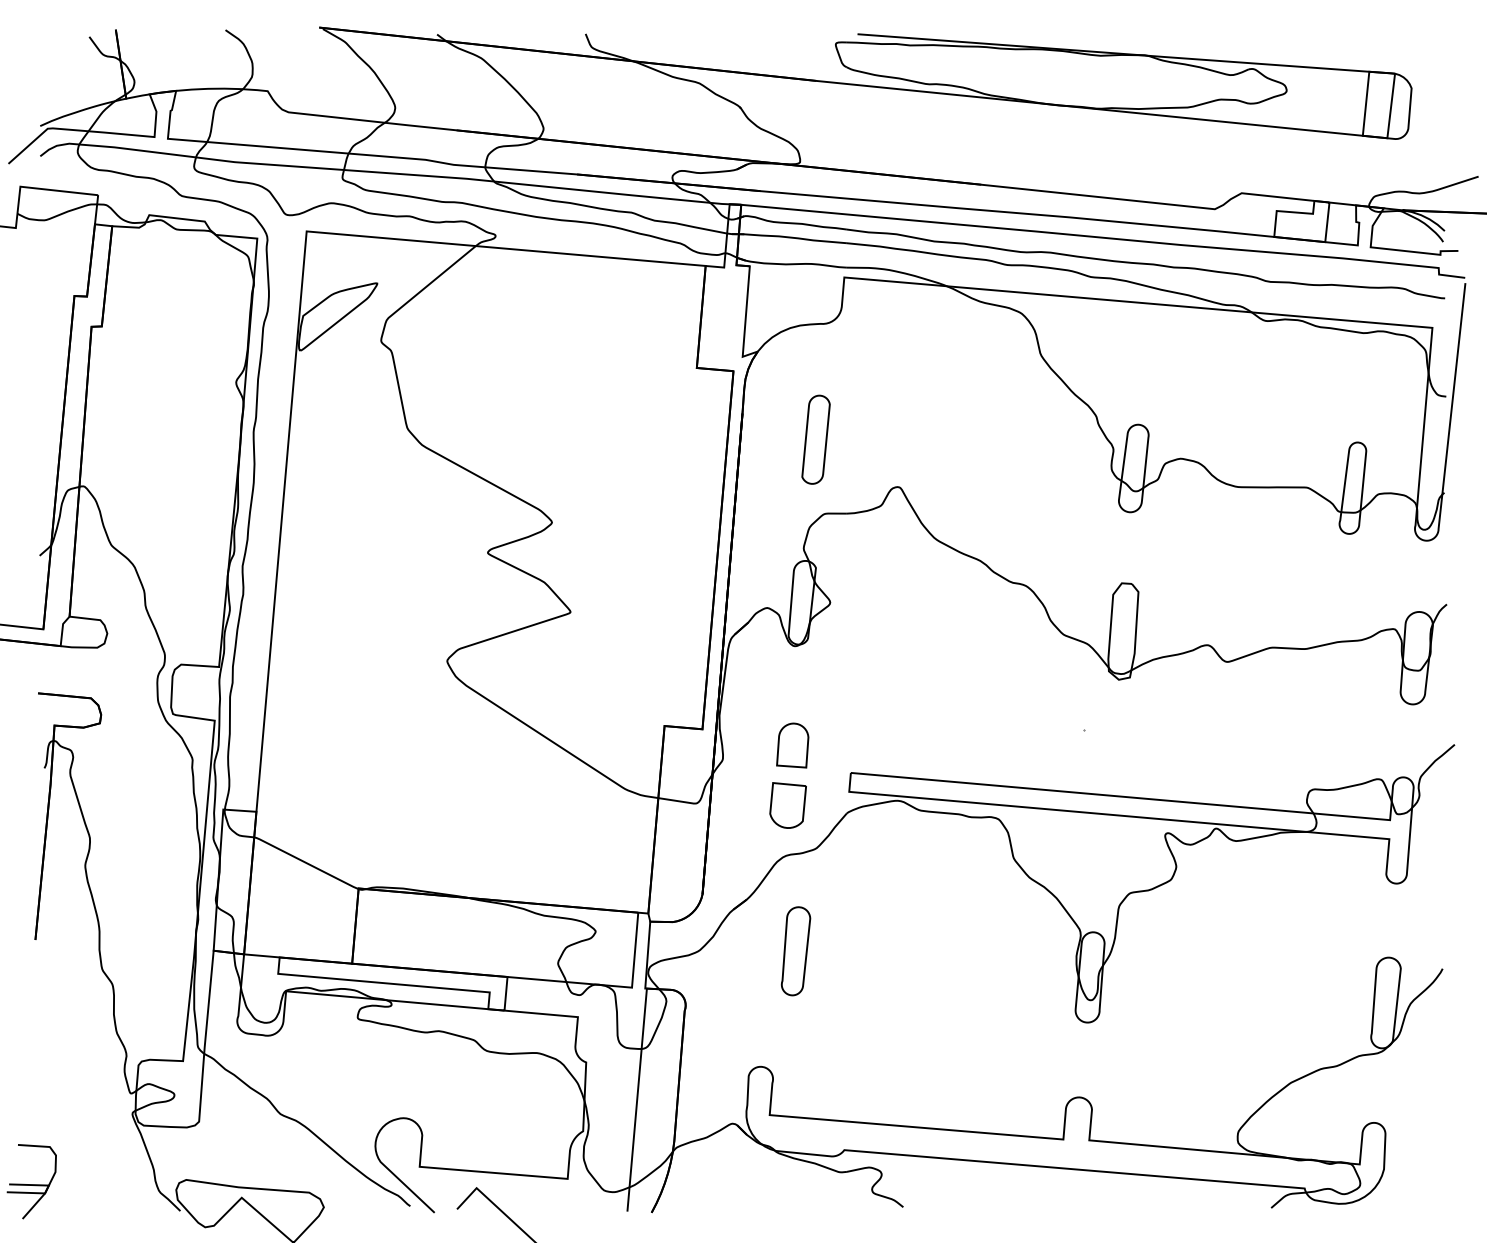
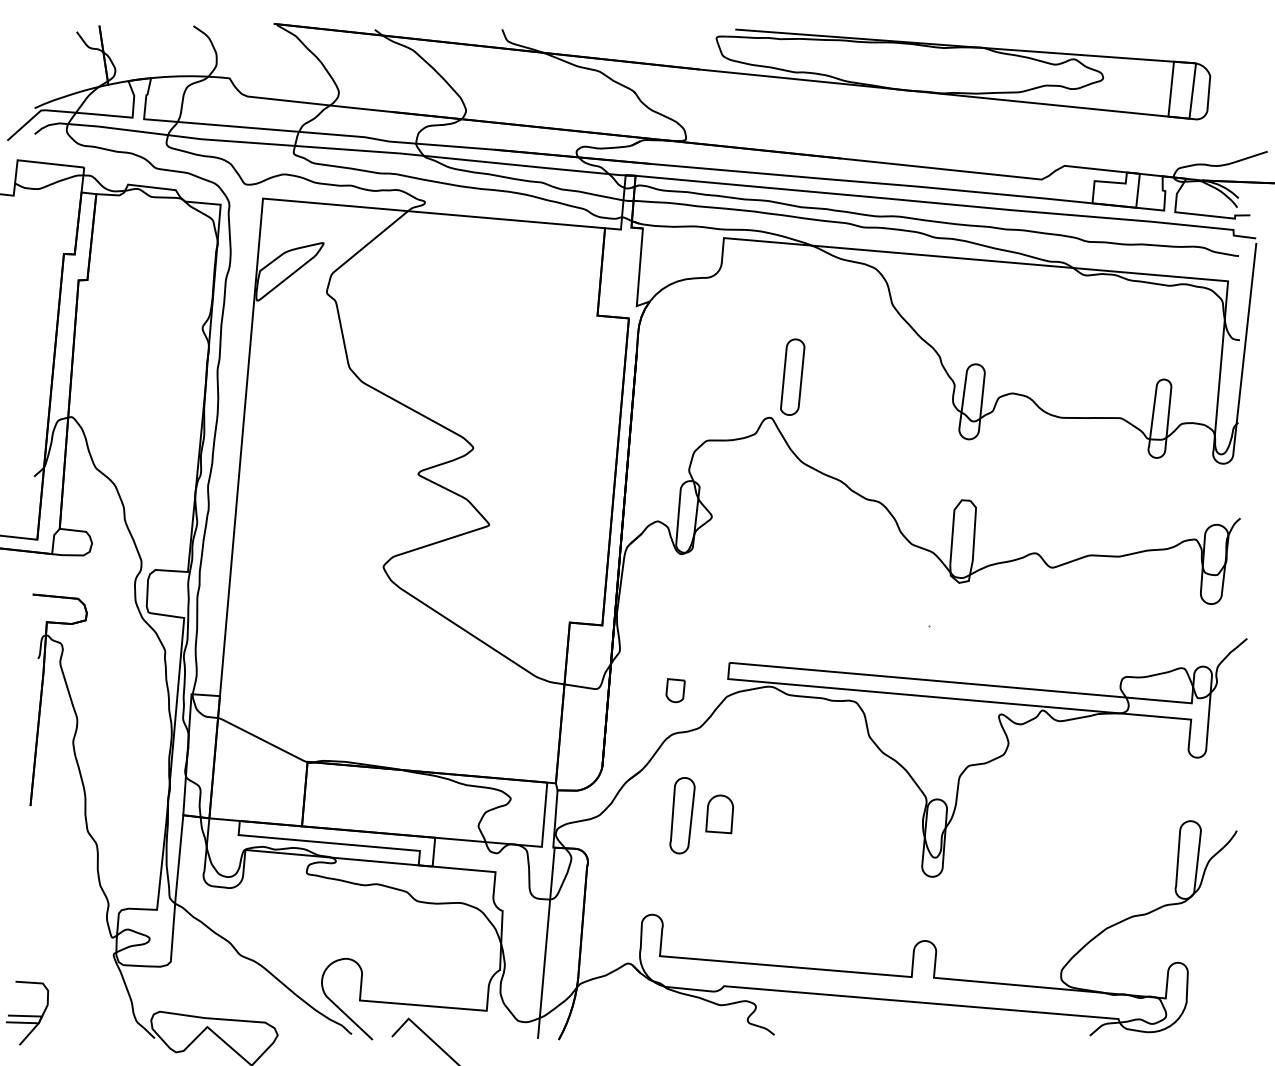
part: (815, 438) -> (792, 376), moved
part: (792, 745) -> (719, 814), moved
part: (787, 805) -> (675, 690), size x0.6

